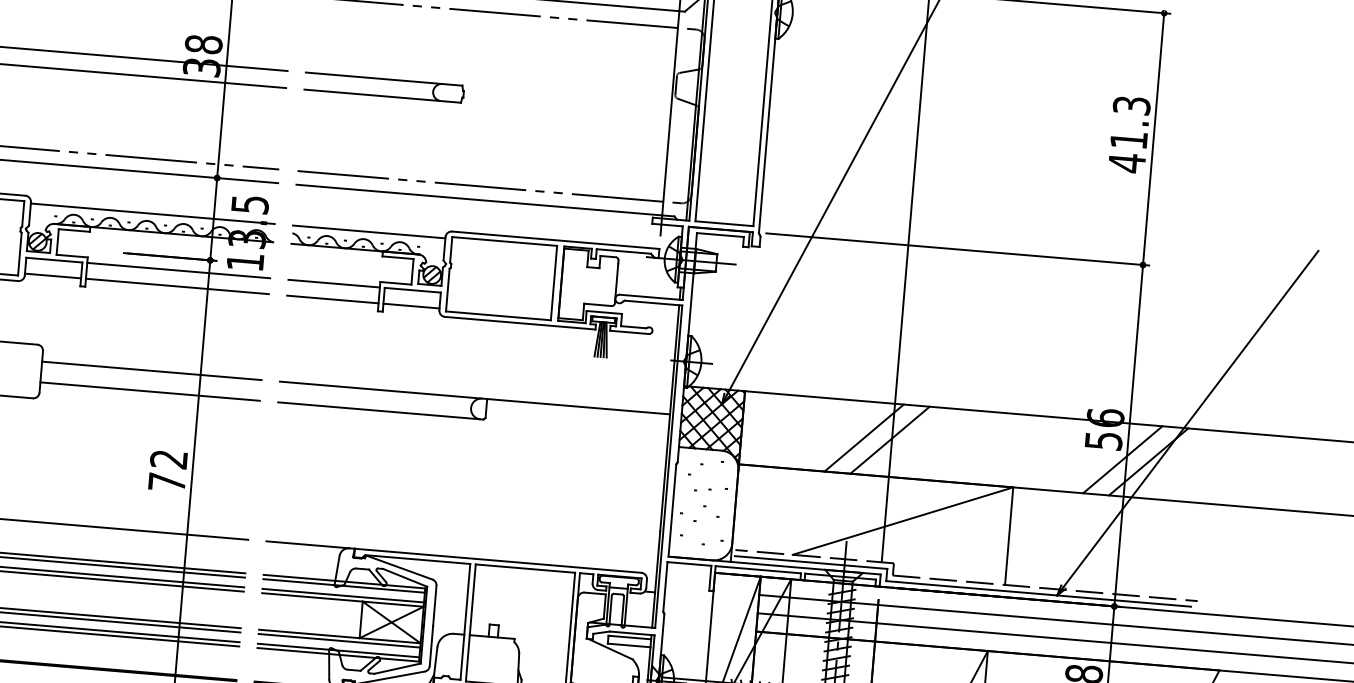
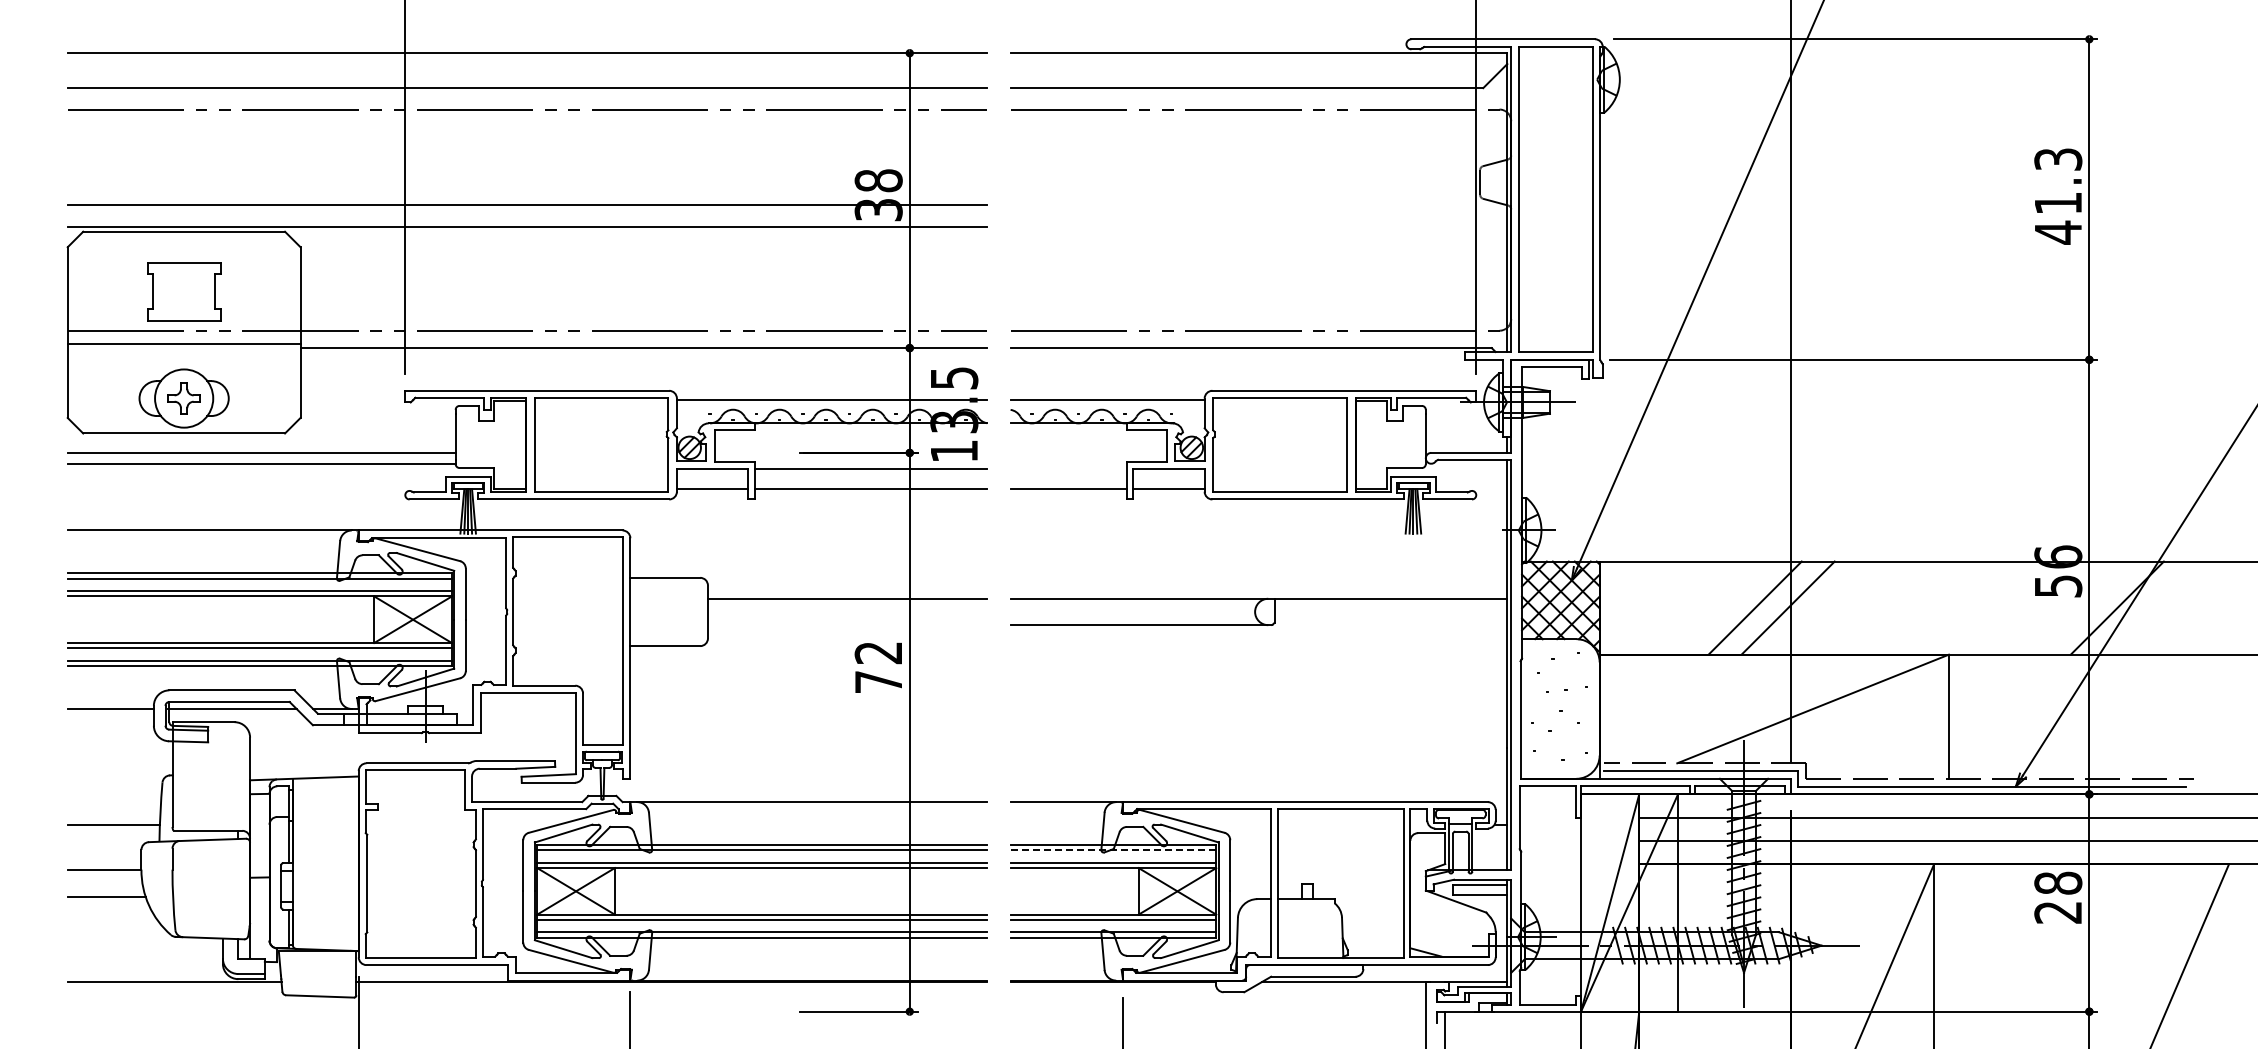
part: (385, 79) -> (1111, 205), removed
line: (333, 283) -> (1068, 469), removed
line: (149, 391) -> (847, 625), removed
line: (1122, 459) -> (2084, 607), removed
text: (167, 470) -> (877, 667), moved
line: (344, 586) -> (1113, 850), solid -> dashed

